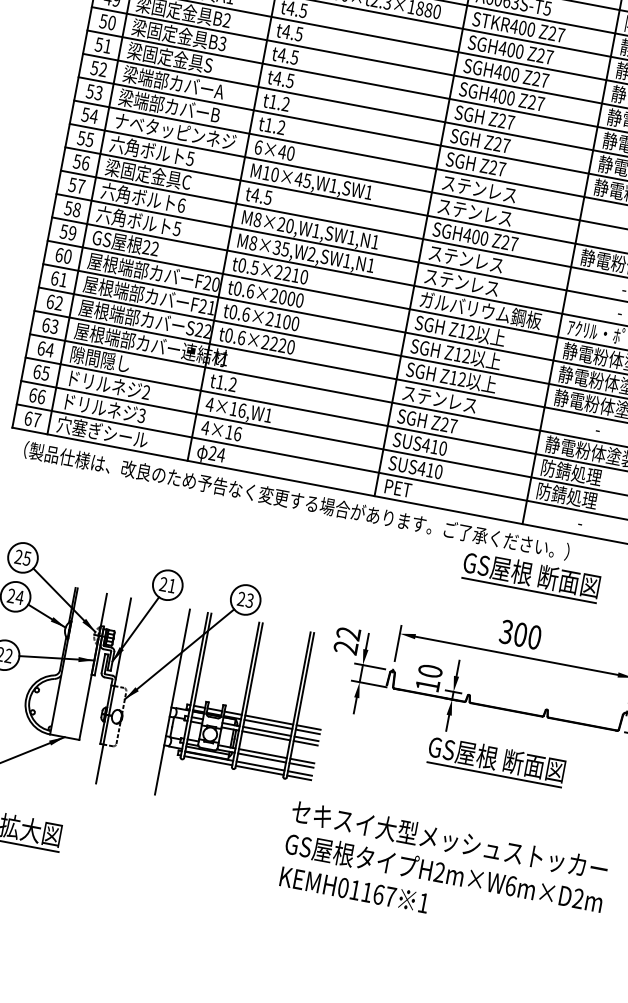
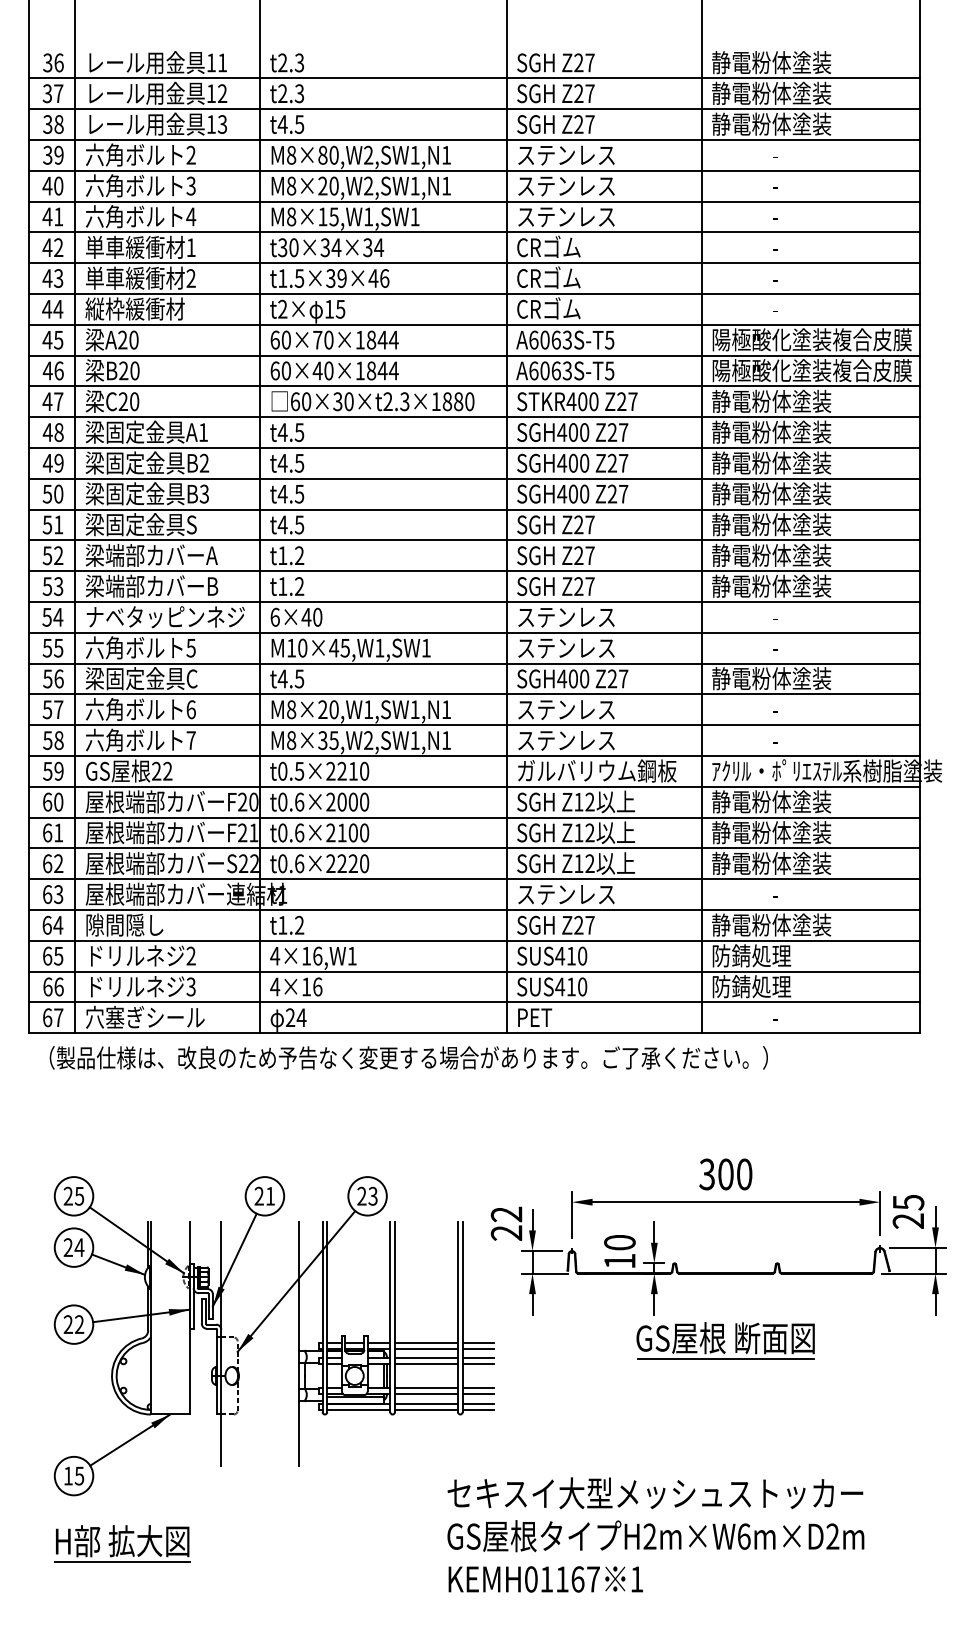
text: (176, 228) -> (190, 740), 5 -> 7
part: (531, 576) -> (725, 1097), removed
text: (444, 871) -> (655, 1534), moved

